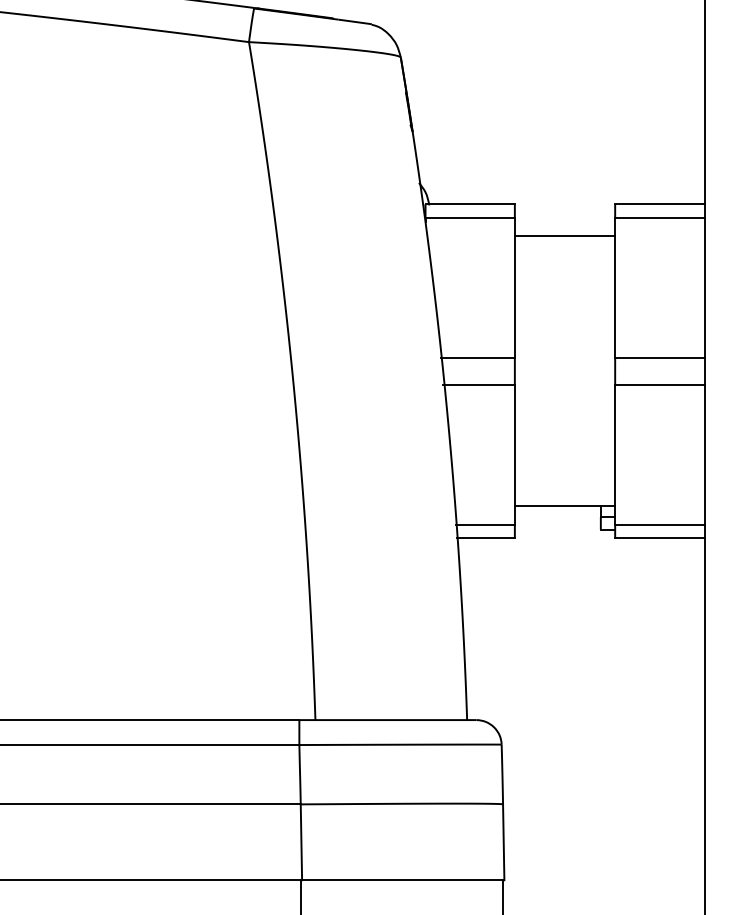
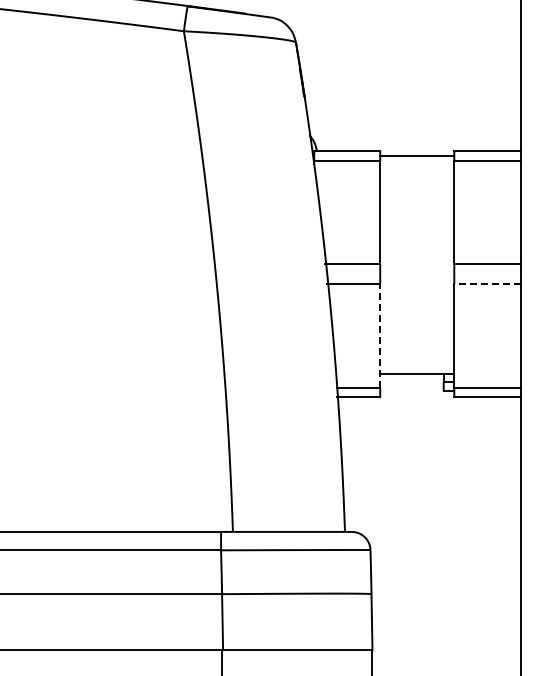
line: (565, 236) -> (417, 155), moved
line: (660, 385) -> (487, 284), solid -> dashed
line: (515, 454) -> (380, 335), solid -> dashed

